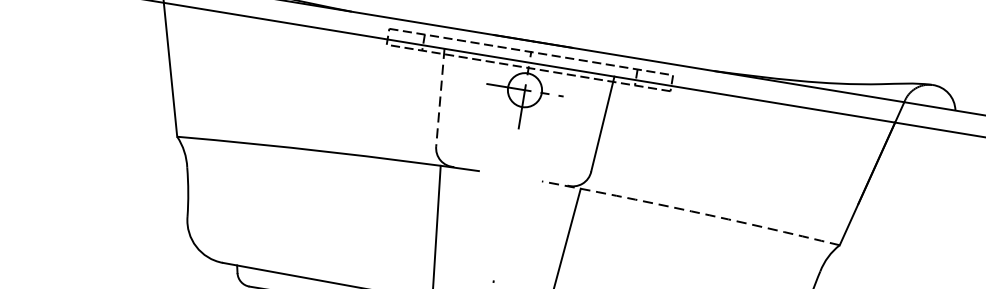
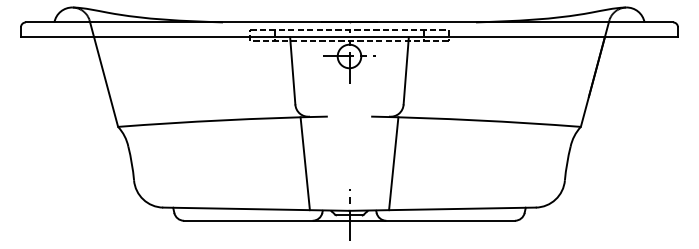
line: (440, 96) -> (292, 70), dashed -> solid
arc: (691, 211) -> (476, 120), dashed -> solid

